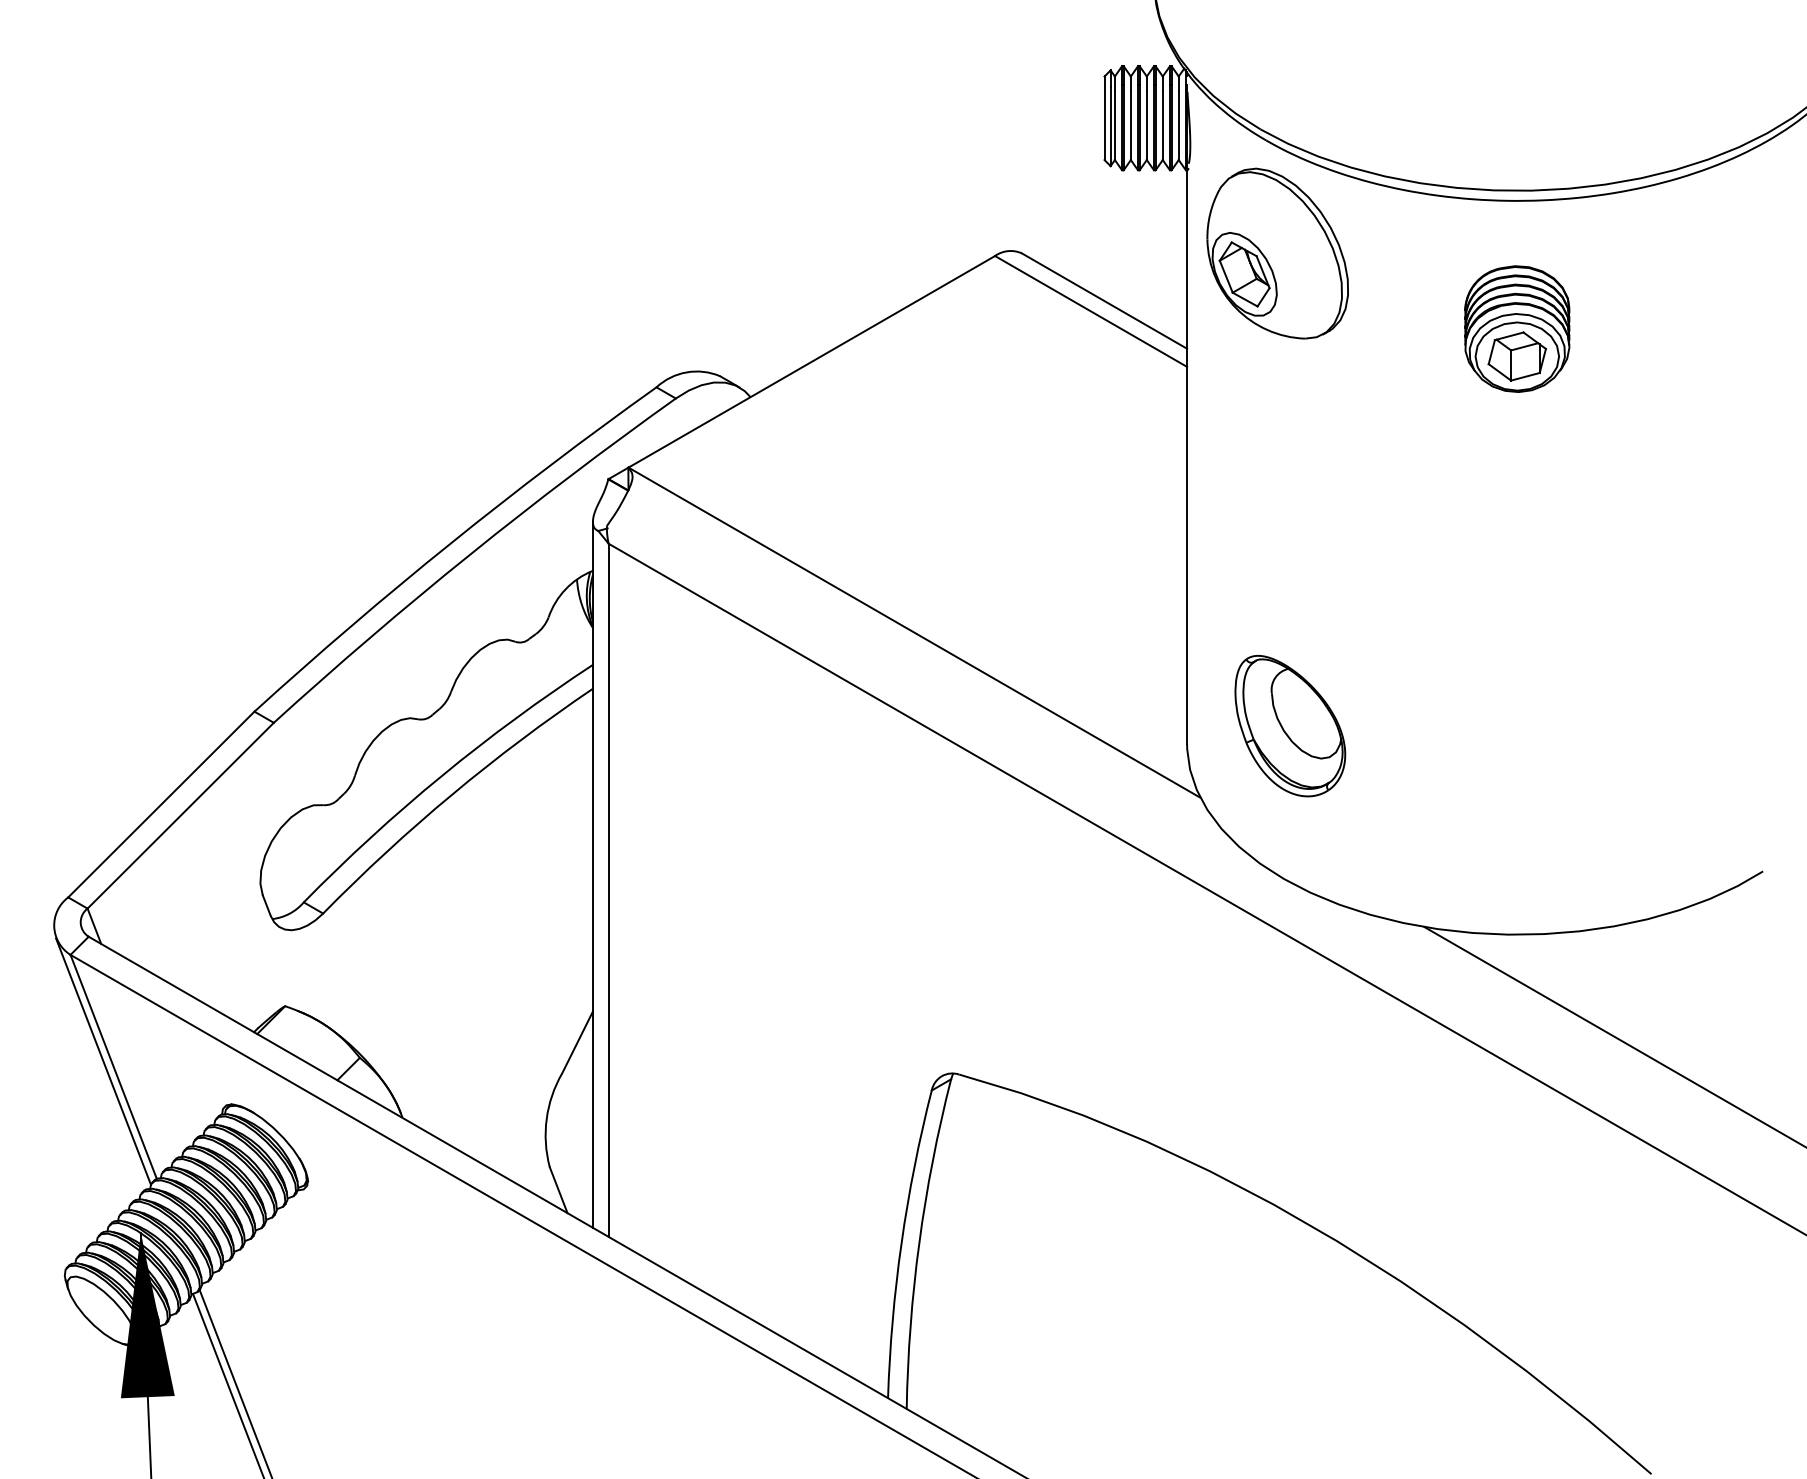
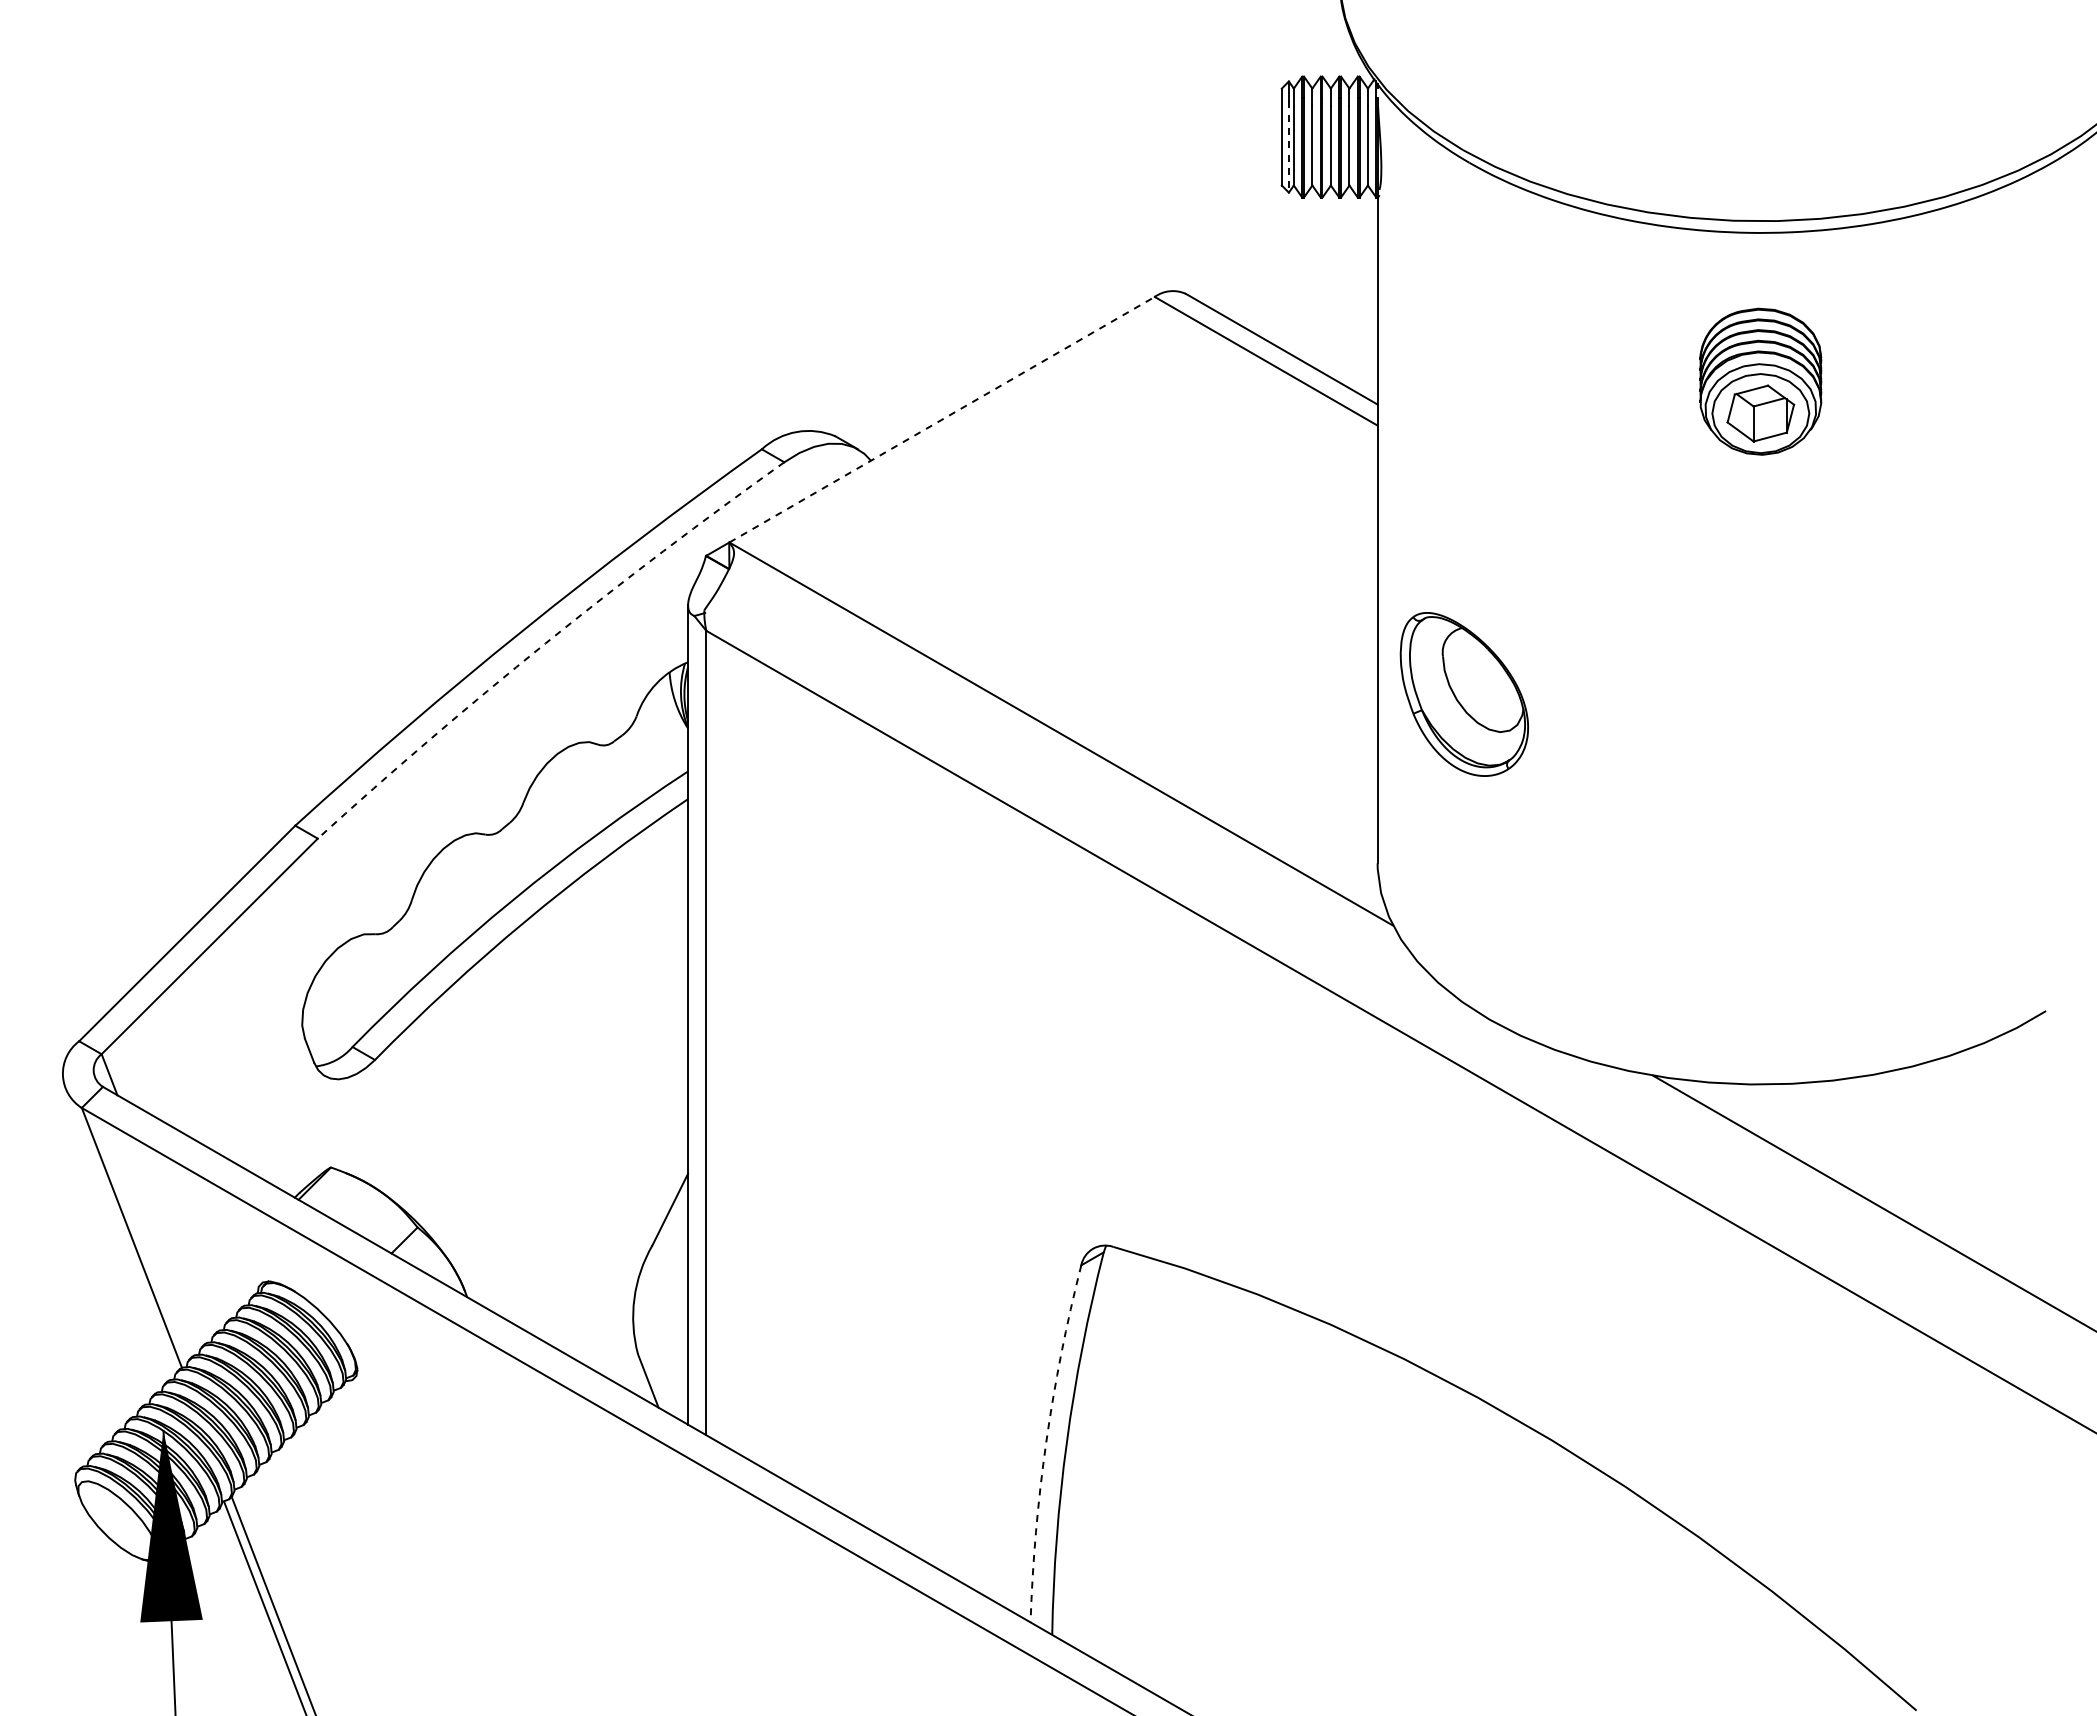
line: (1110, 126) -> (1288, 146), solid -> dashed
part: (1277, 253) -> (1482, 293), removed
line: (812, 361) -> (942, 419), solid -> dashed
arc: (470, 554) -> (545, 643), solid -> dashed
part: (1289, 726) -> (1463, 694), moved
line: (103, 1061) -> (120, 1231), removed
arc: (901, 1243) -> (1046, 1442), solid -> dashed

